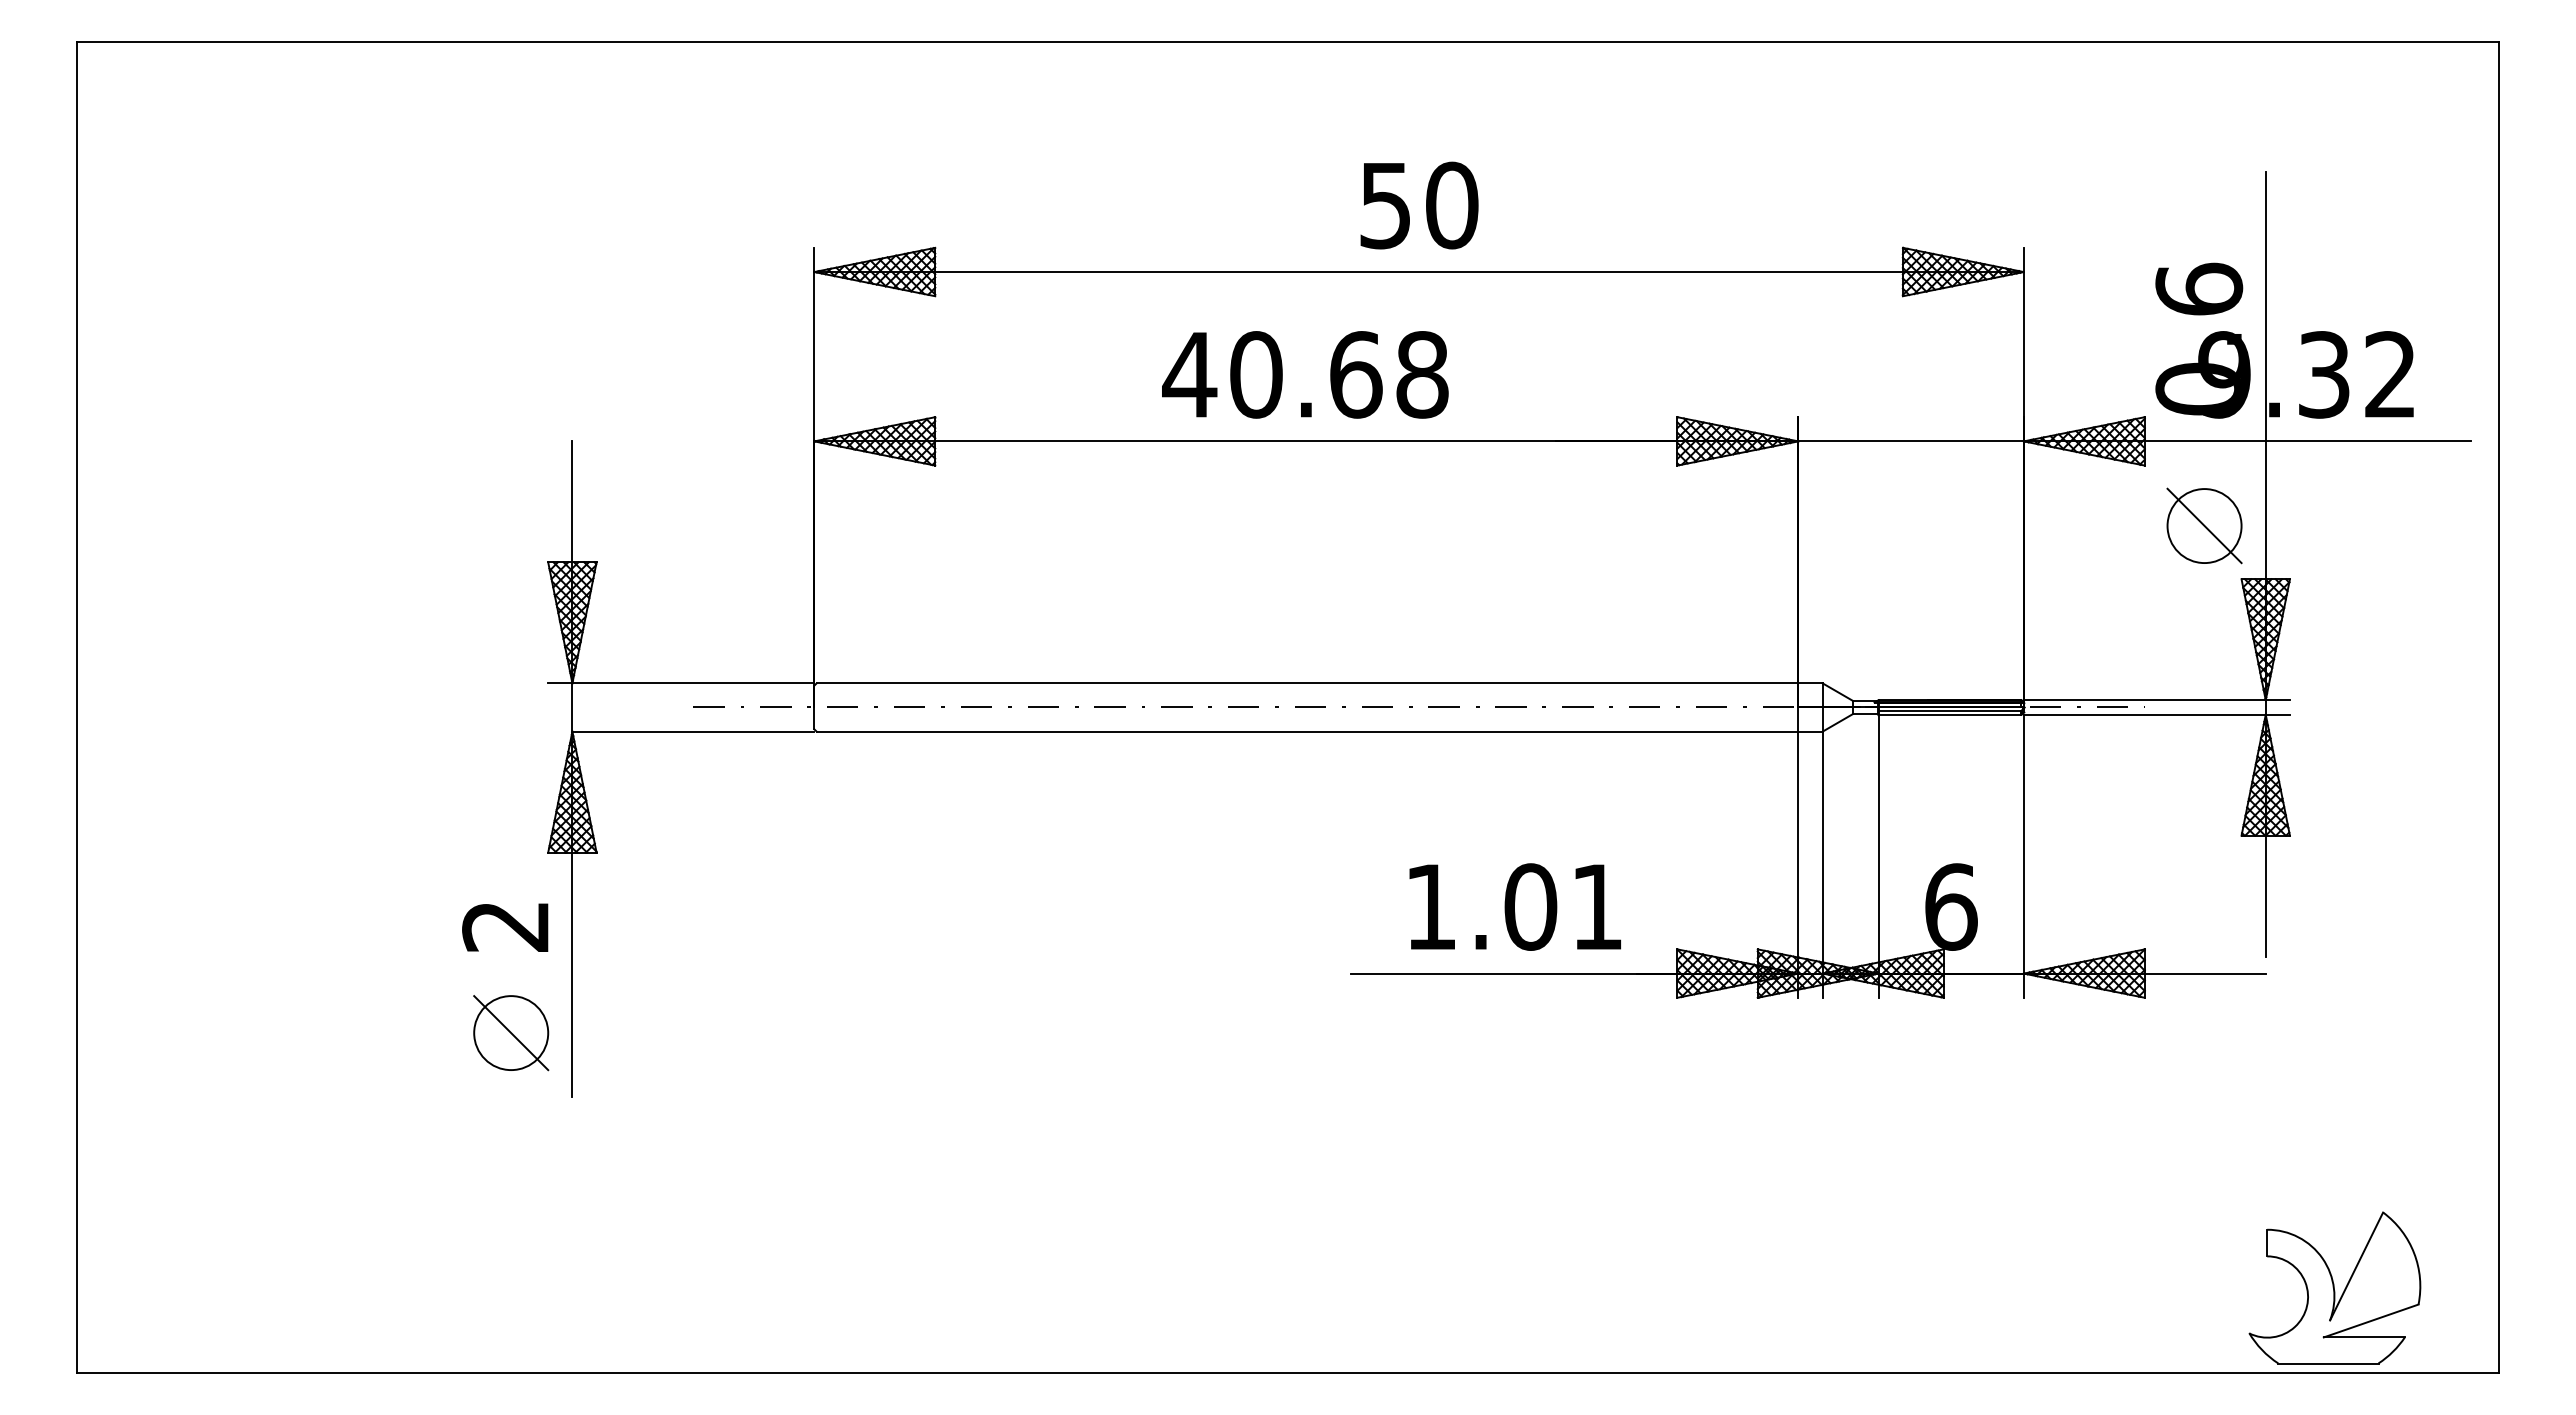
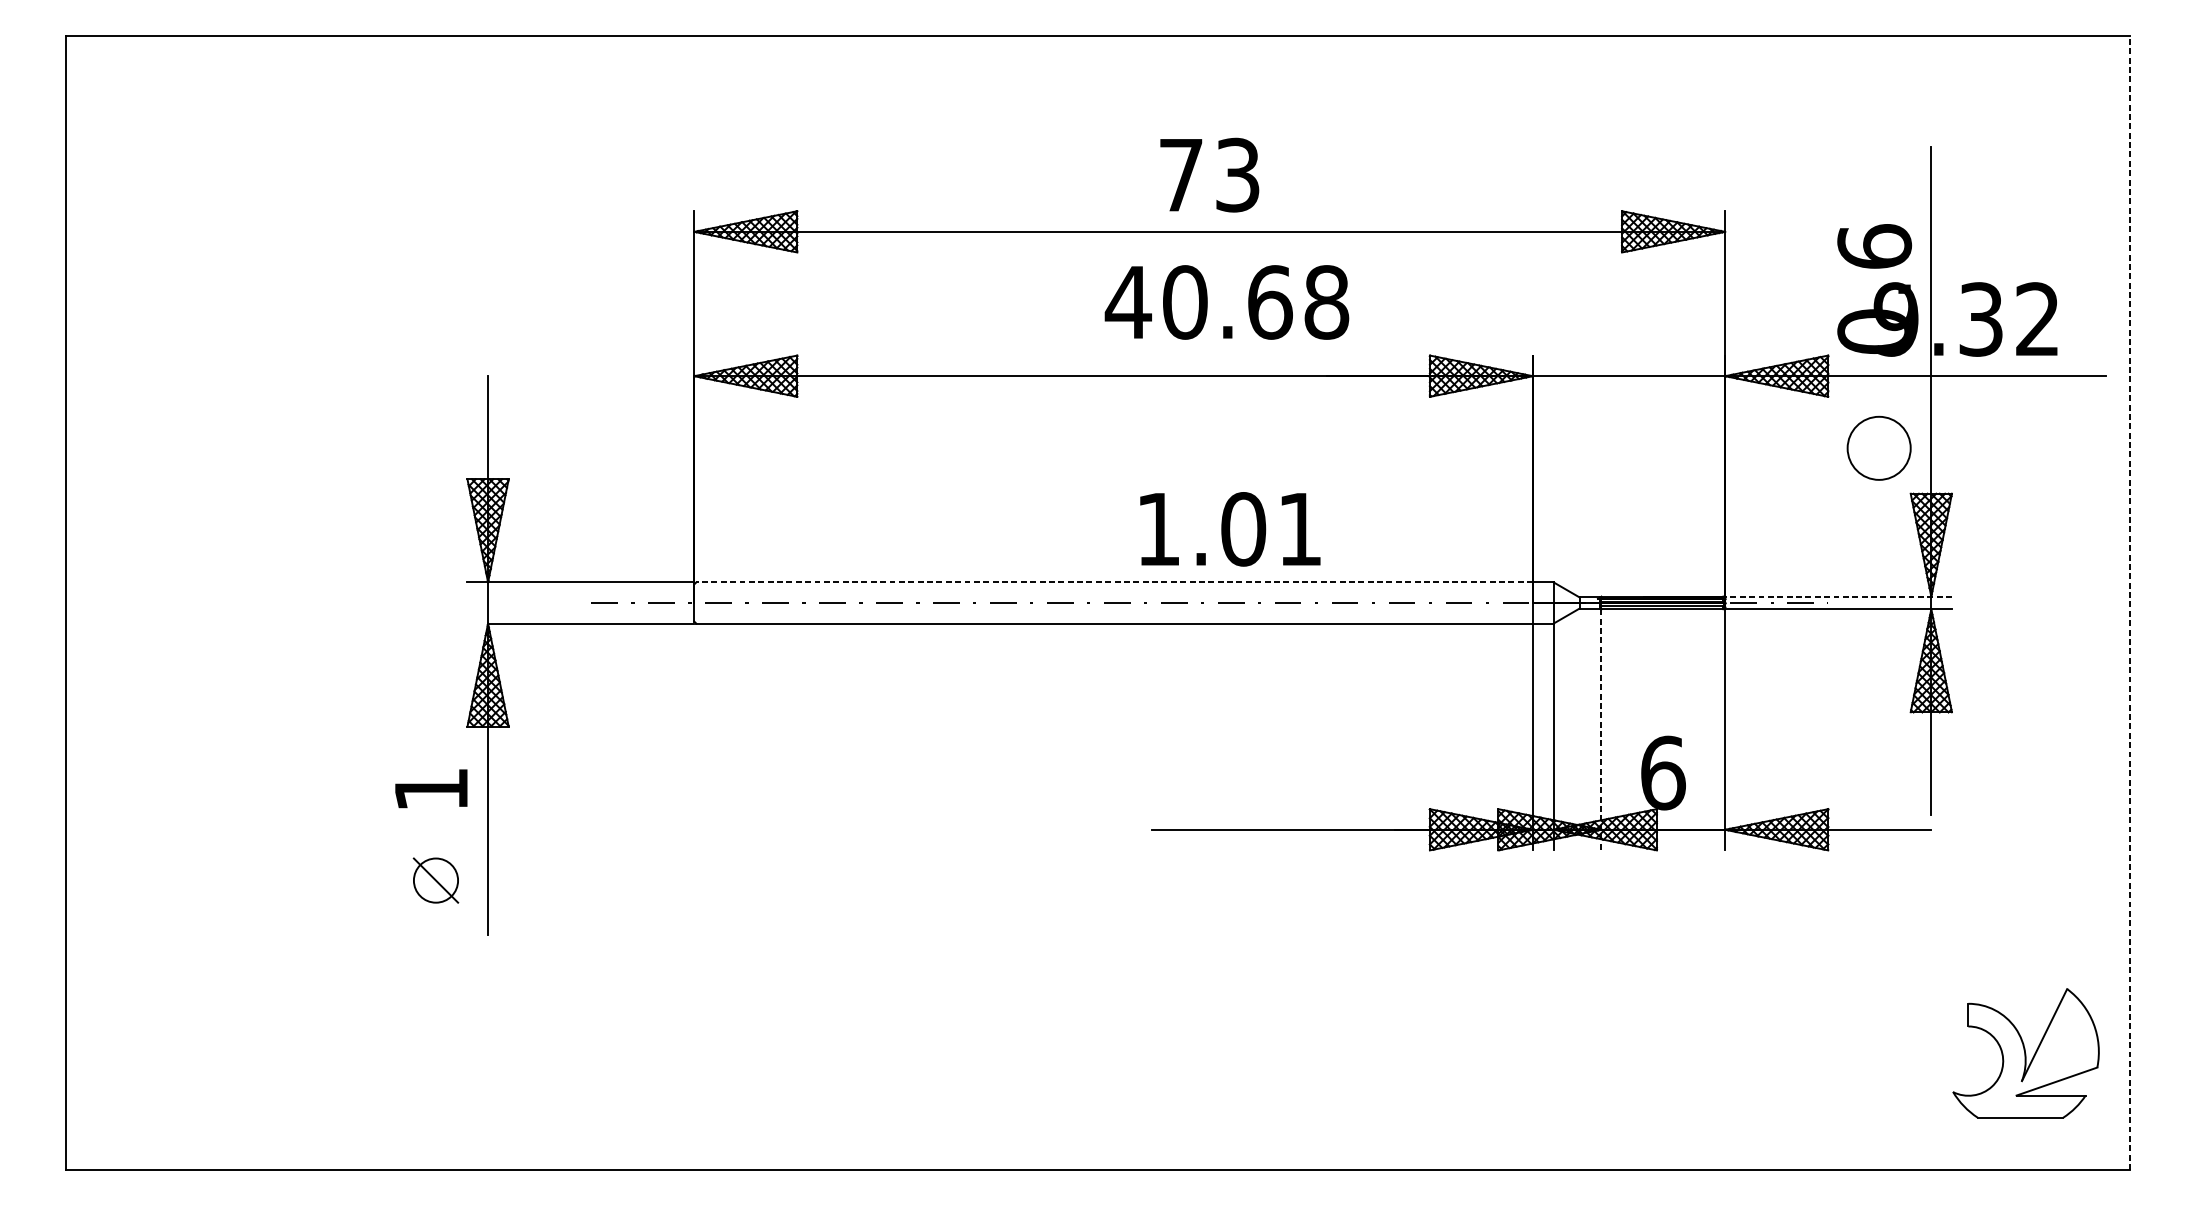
text: (1419, 205) -> (1210, 175), 50 -> 73
text: (1305, 374) -> (1227, 302), moved
line: (2204, 525) -> (1879, 447), removed
line: (1307, 683) -> (1114, 582), solid -> dashed
line: (2156, 700) -> (1838, 597), solid -> dashed
line: (2498, 707) -> (2129, 603), solid -> dashed
line: (1878, 856) -> (1601, 729), solid -> dashed
text: (1514, 906) -> (1229, 528), moved
text: (505, 926) -> (431, 789), 2 -> 1
part: (511, 1033) -> (436, 880), size x0.7
part: (2334, 1287) -> (2025, 1053), moved

